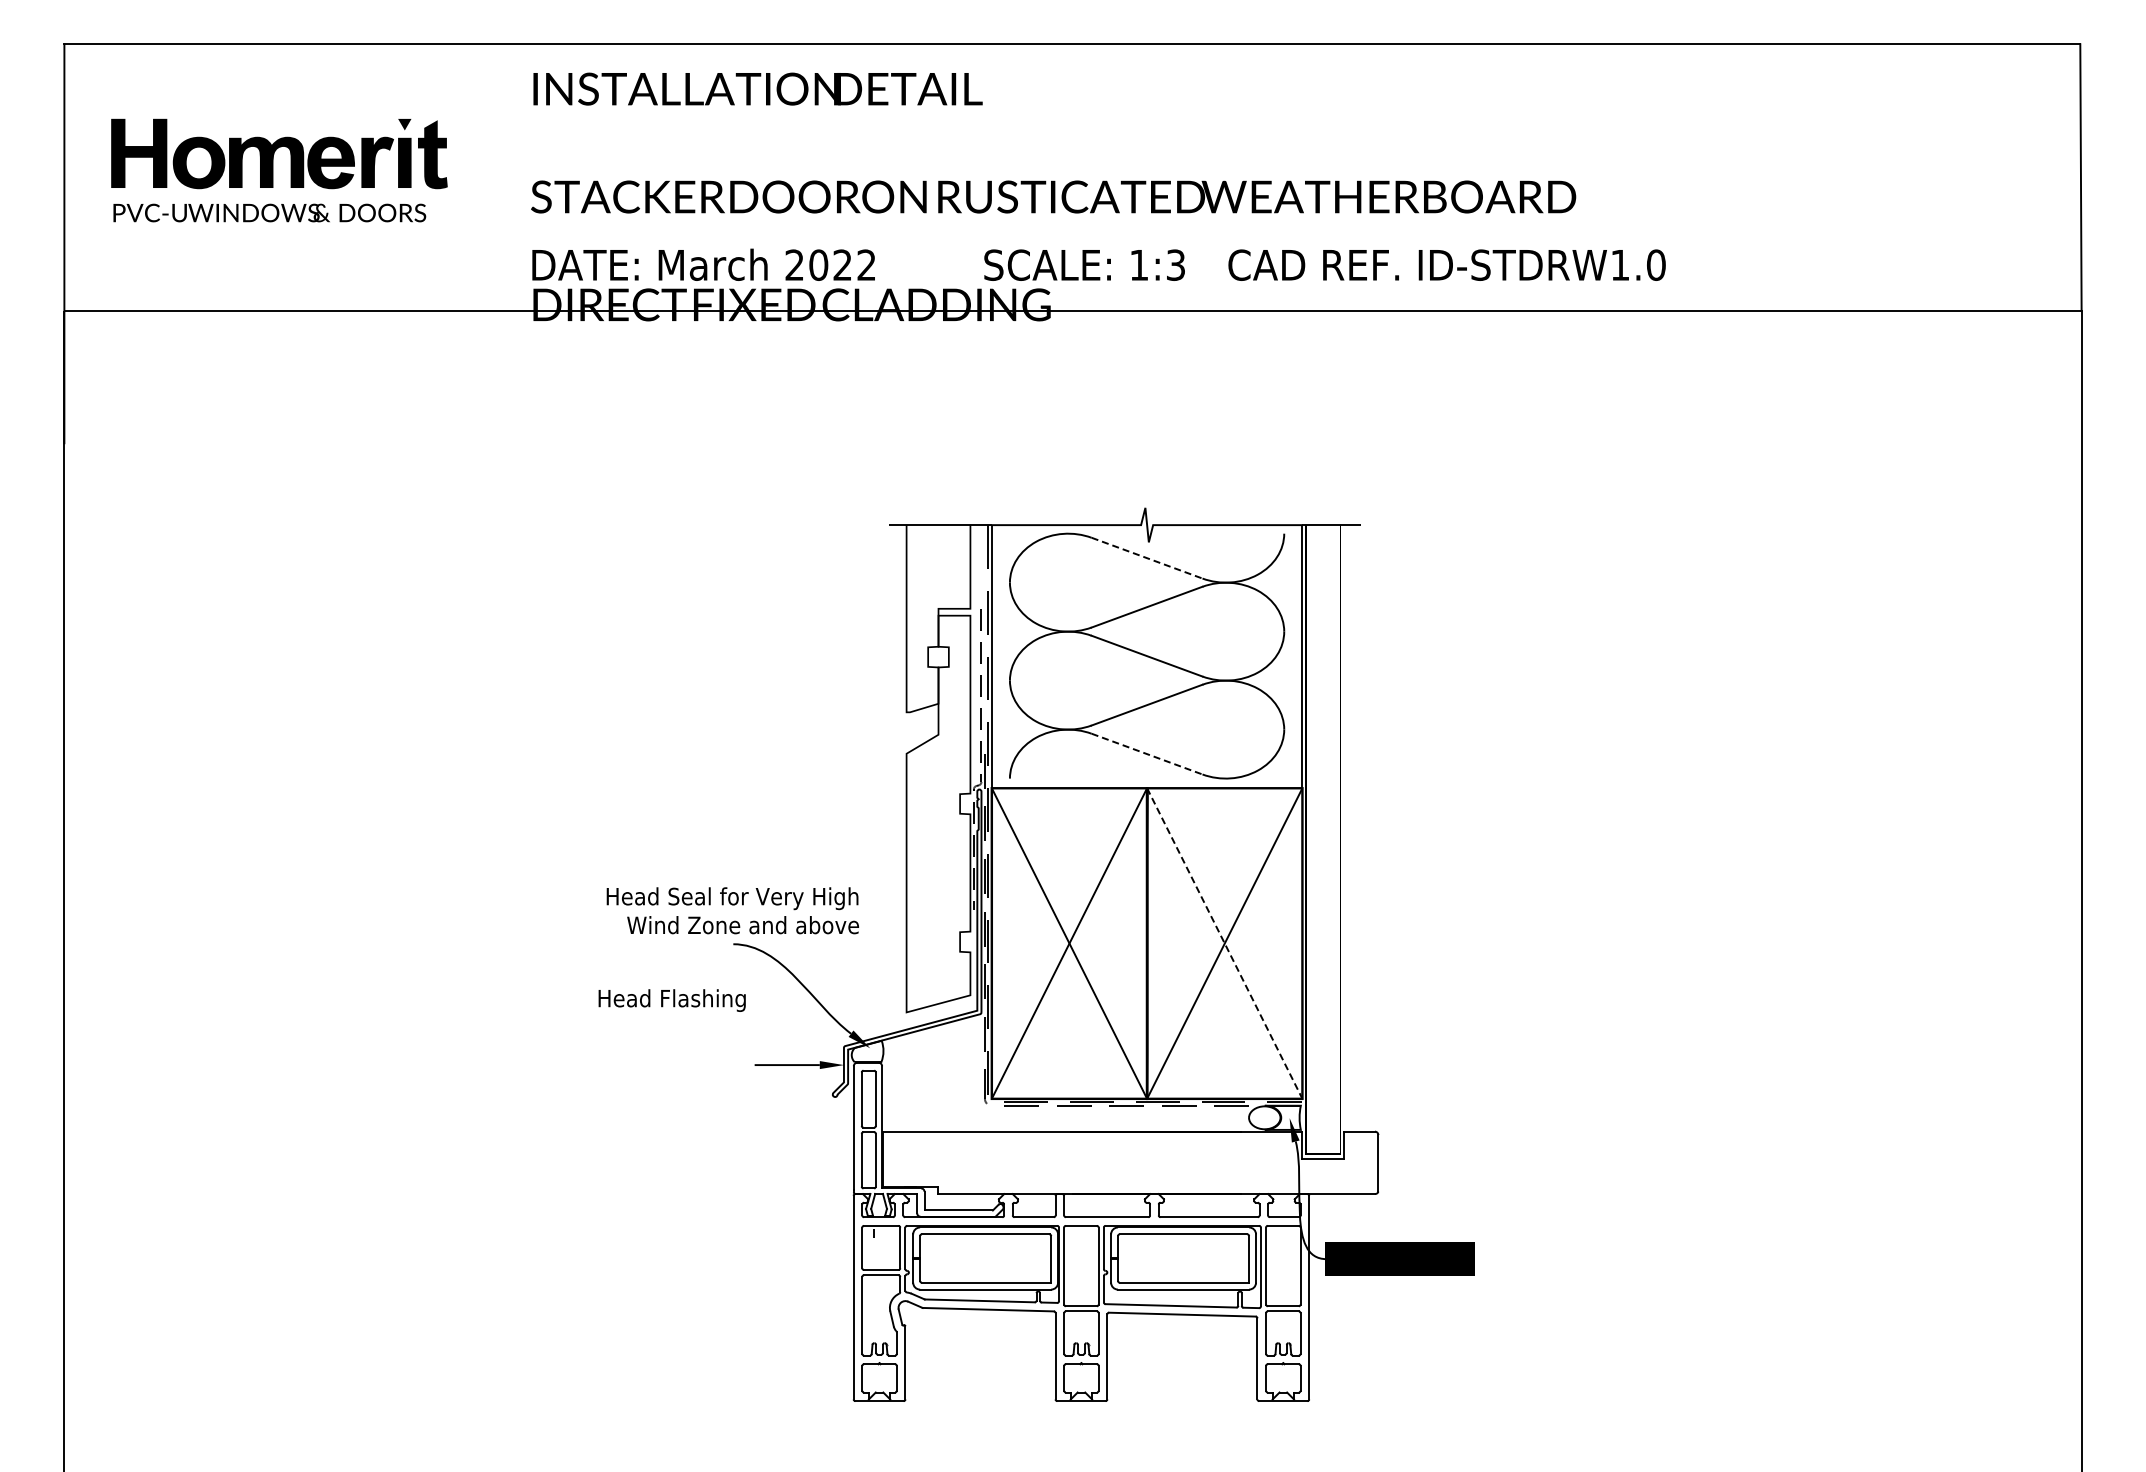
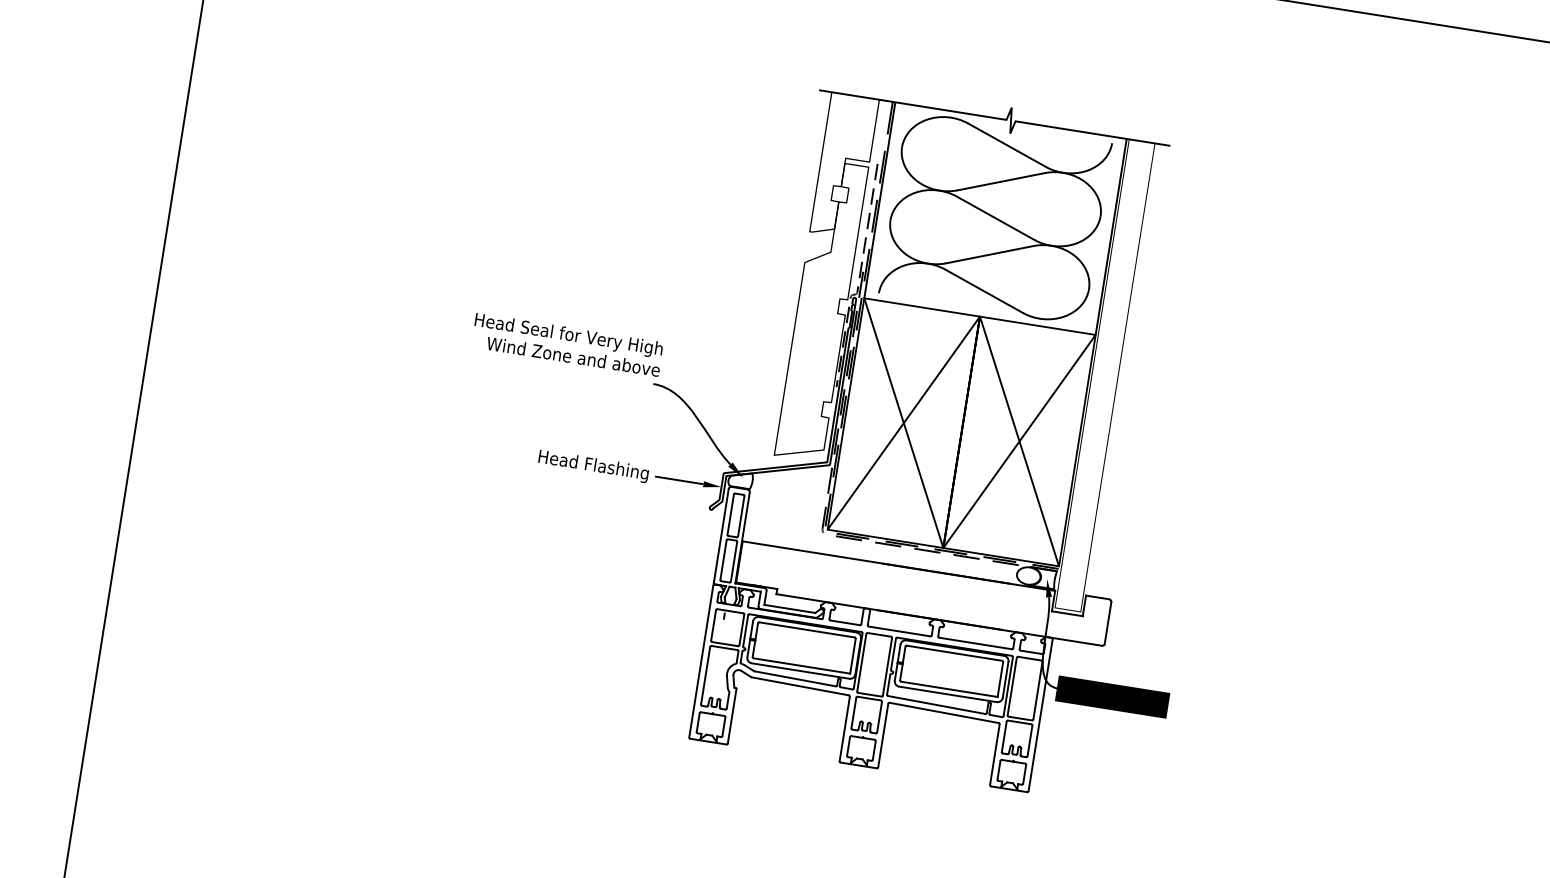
line: (1147, 558) -> (1007, 145), dashed -> solid
line: (1147, 754) -> (984, 291), dashed -> solid
text: (732, 910) -> (567, 344), moved
line: (1224, 943) -> (1019, 441), dashed -> solid
text: (671, 1000) -> (593, 466), moved

